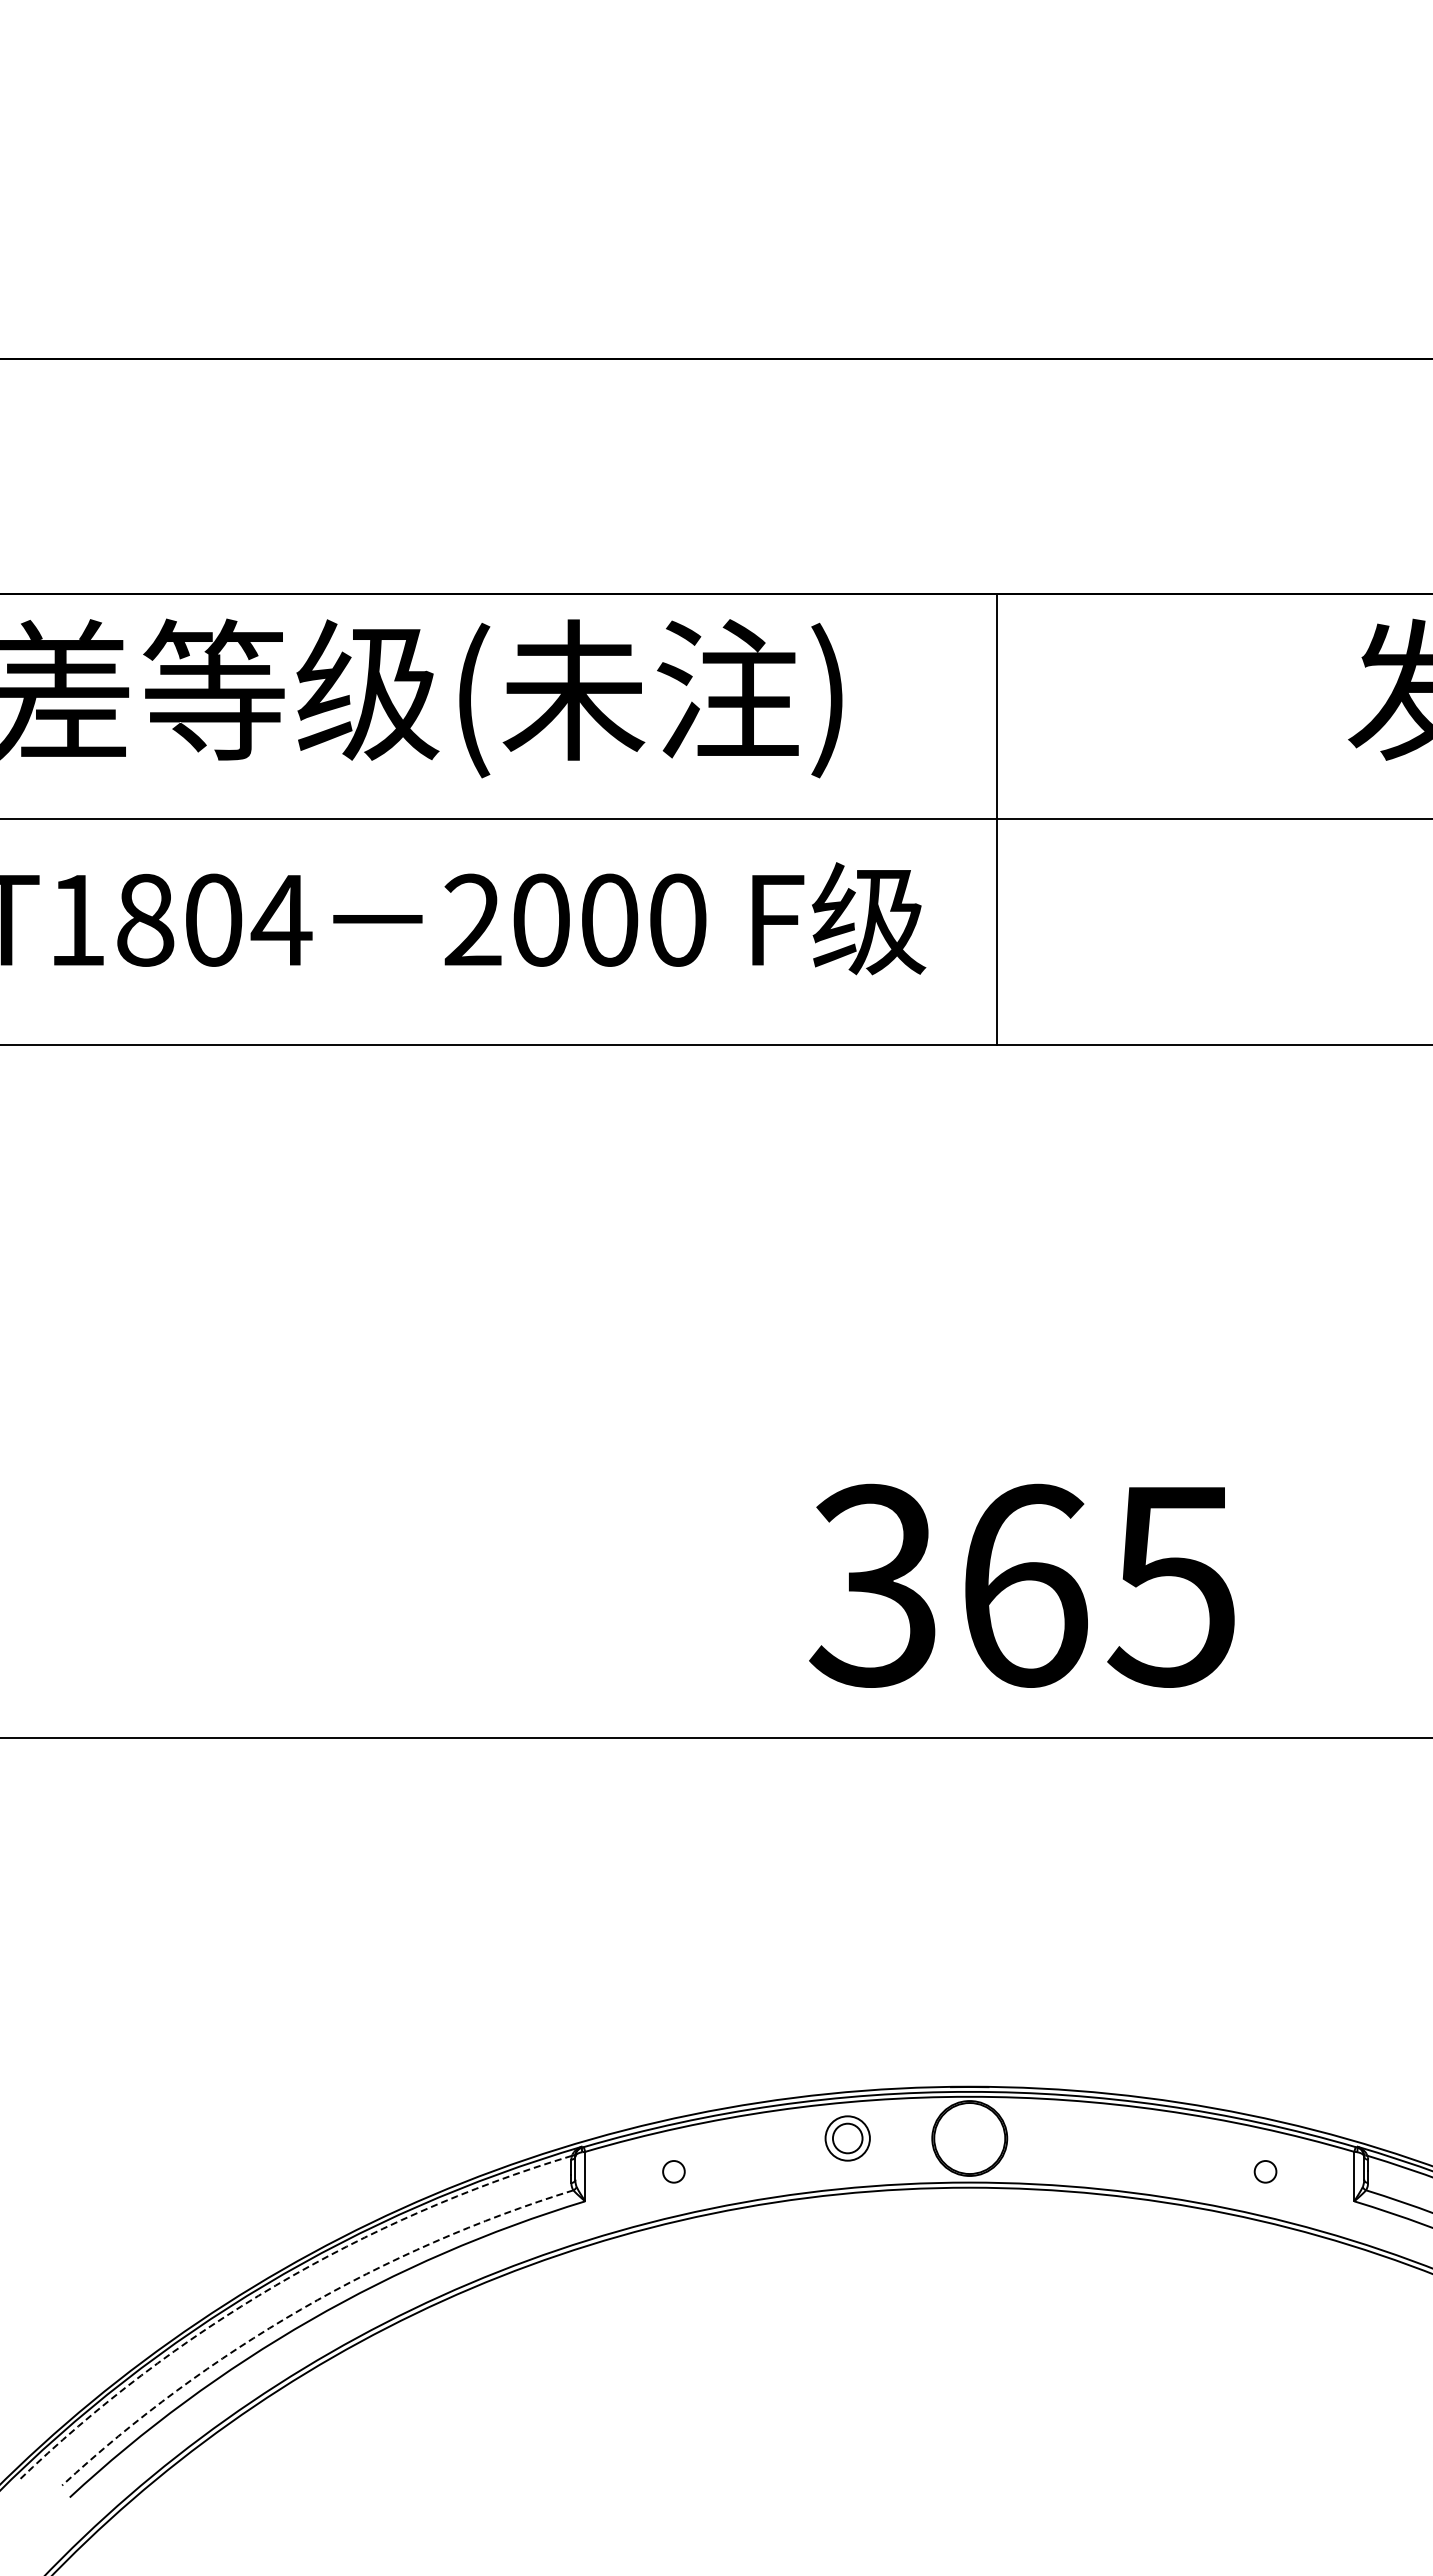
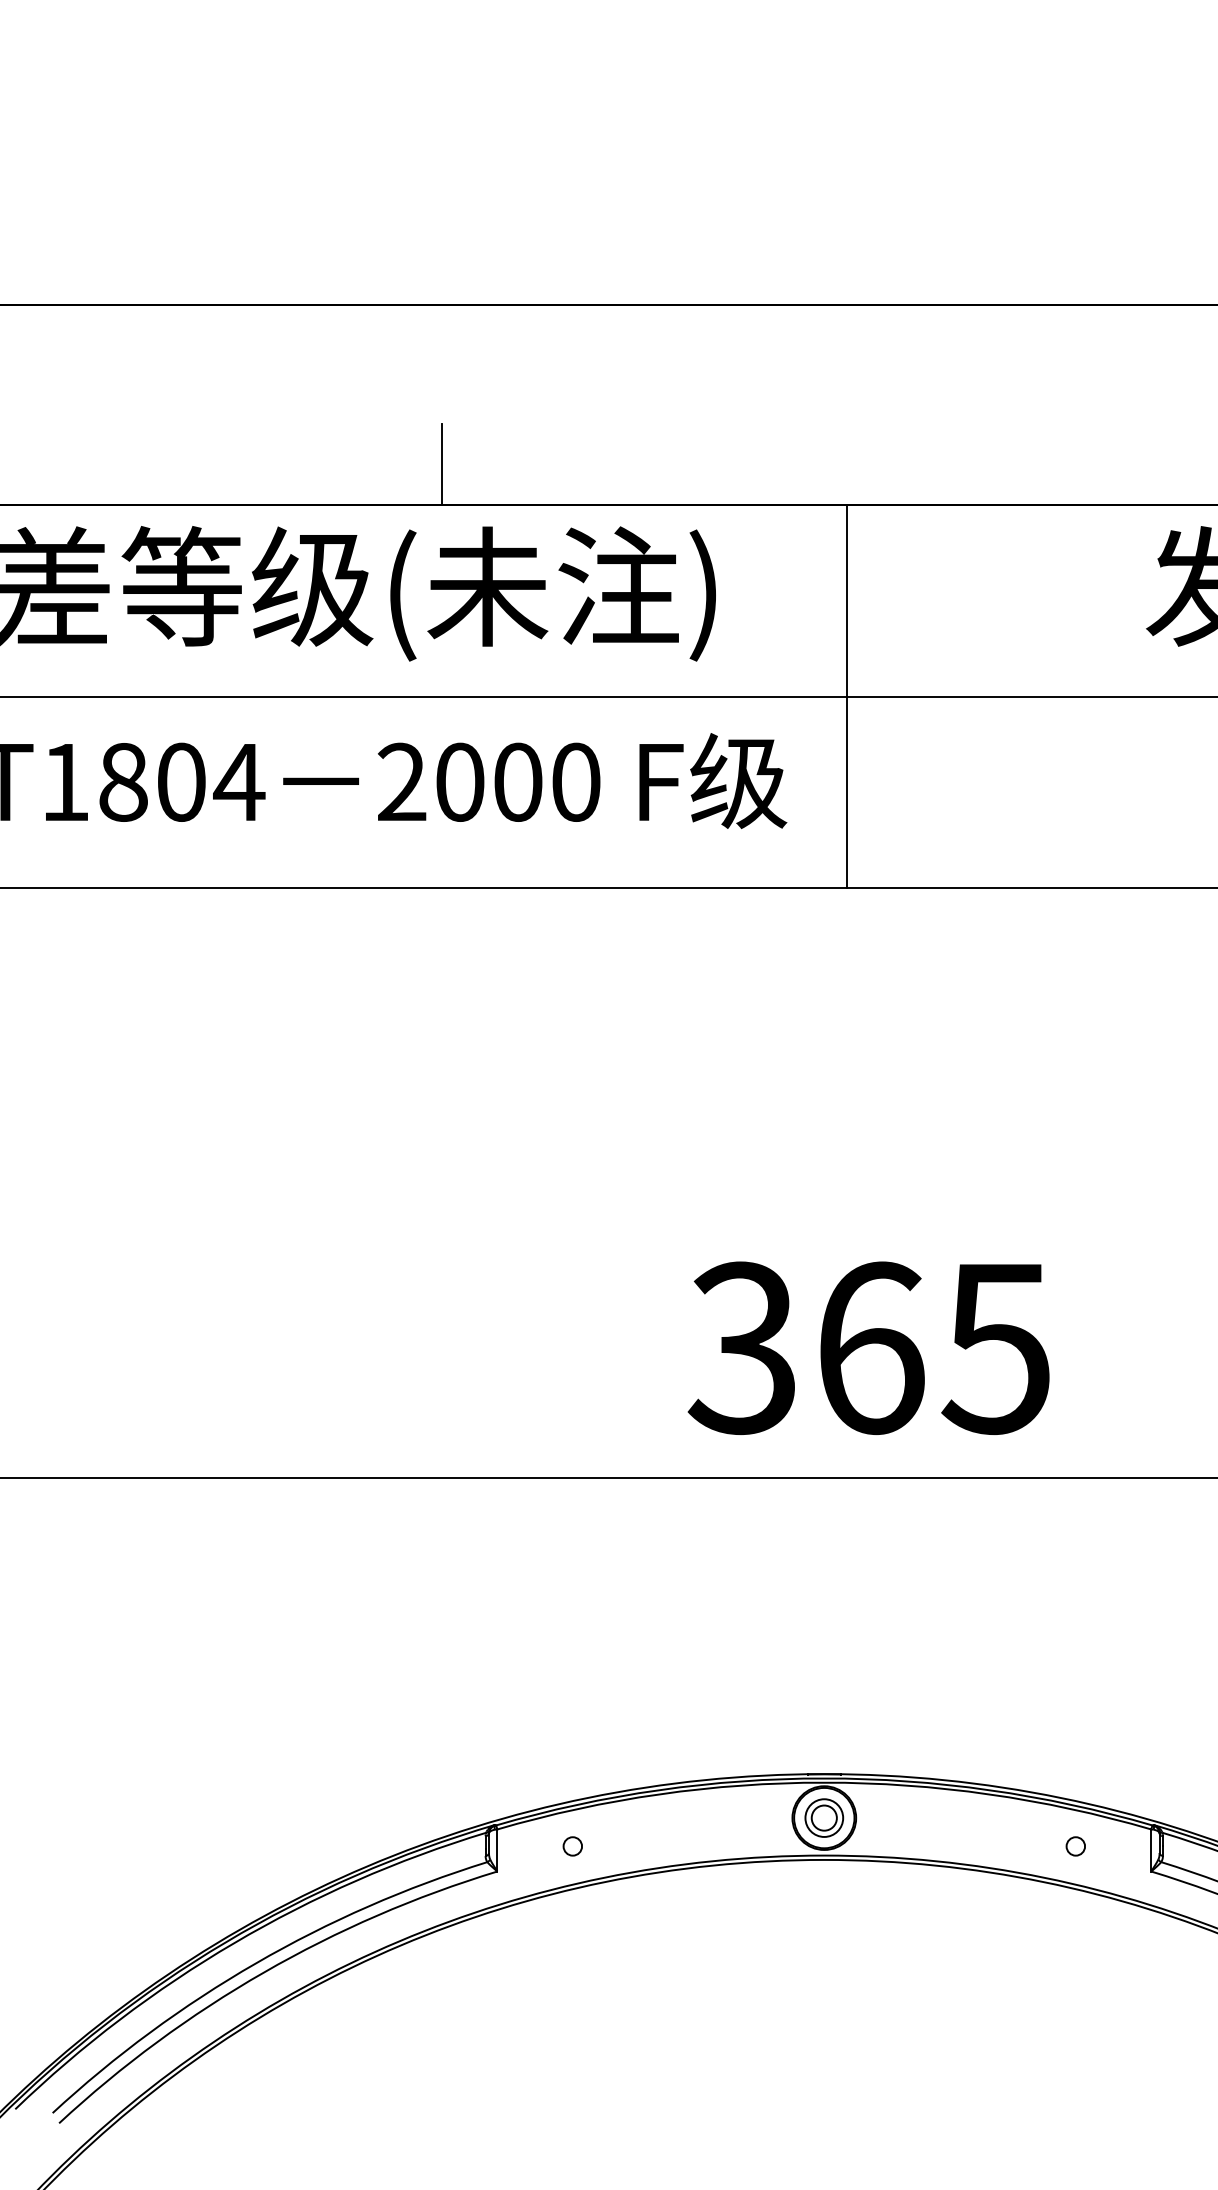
line: (520, 545) -> (442, 463), added
part: (847, 2138) -> (824, 1818), moved
arc: (275, 2285) -> (234, 1943), dashed -> solid
arc: (301, 2309) -> (256, 1963), dashed -> solid

